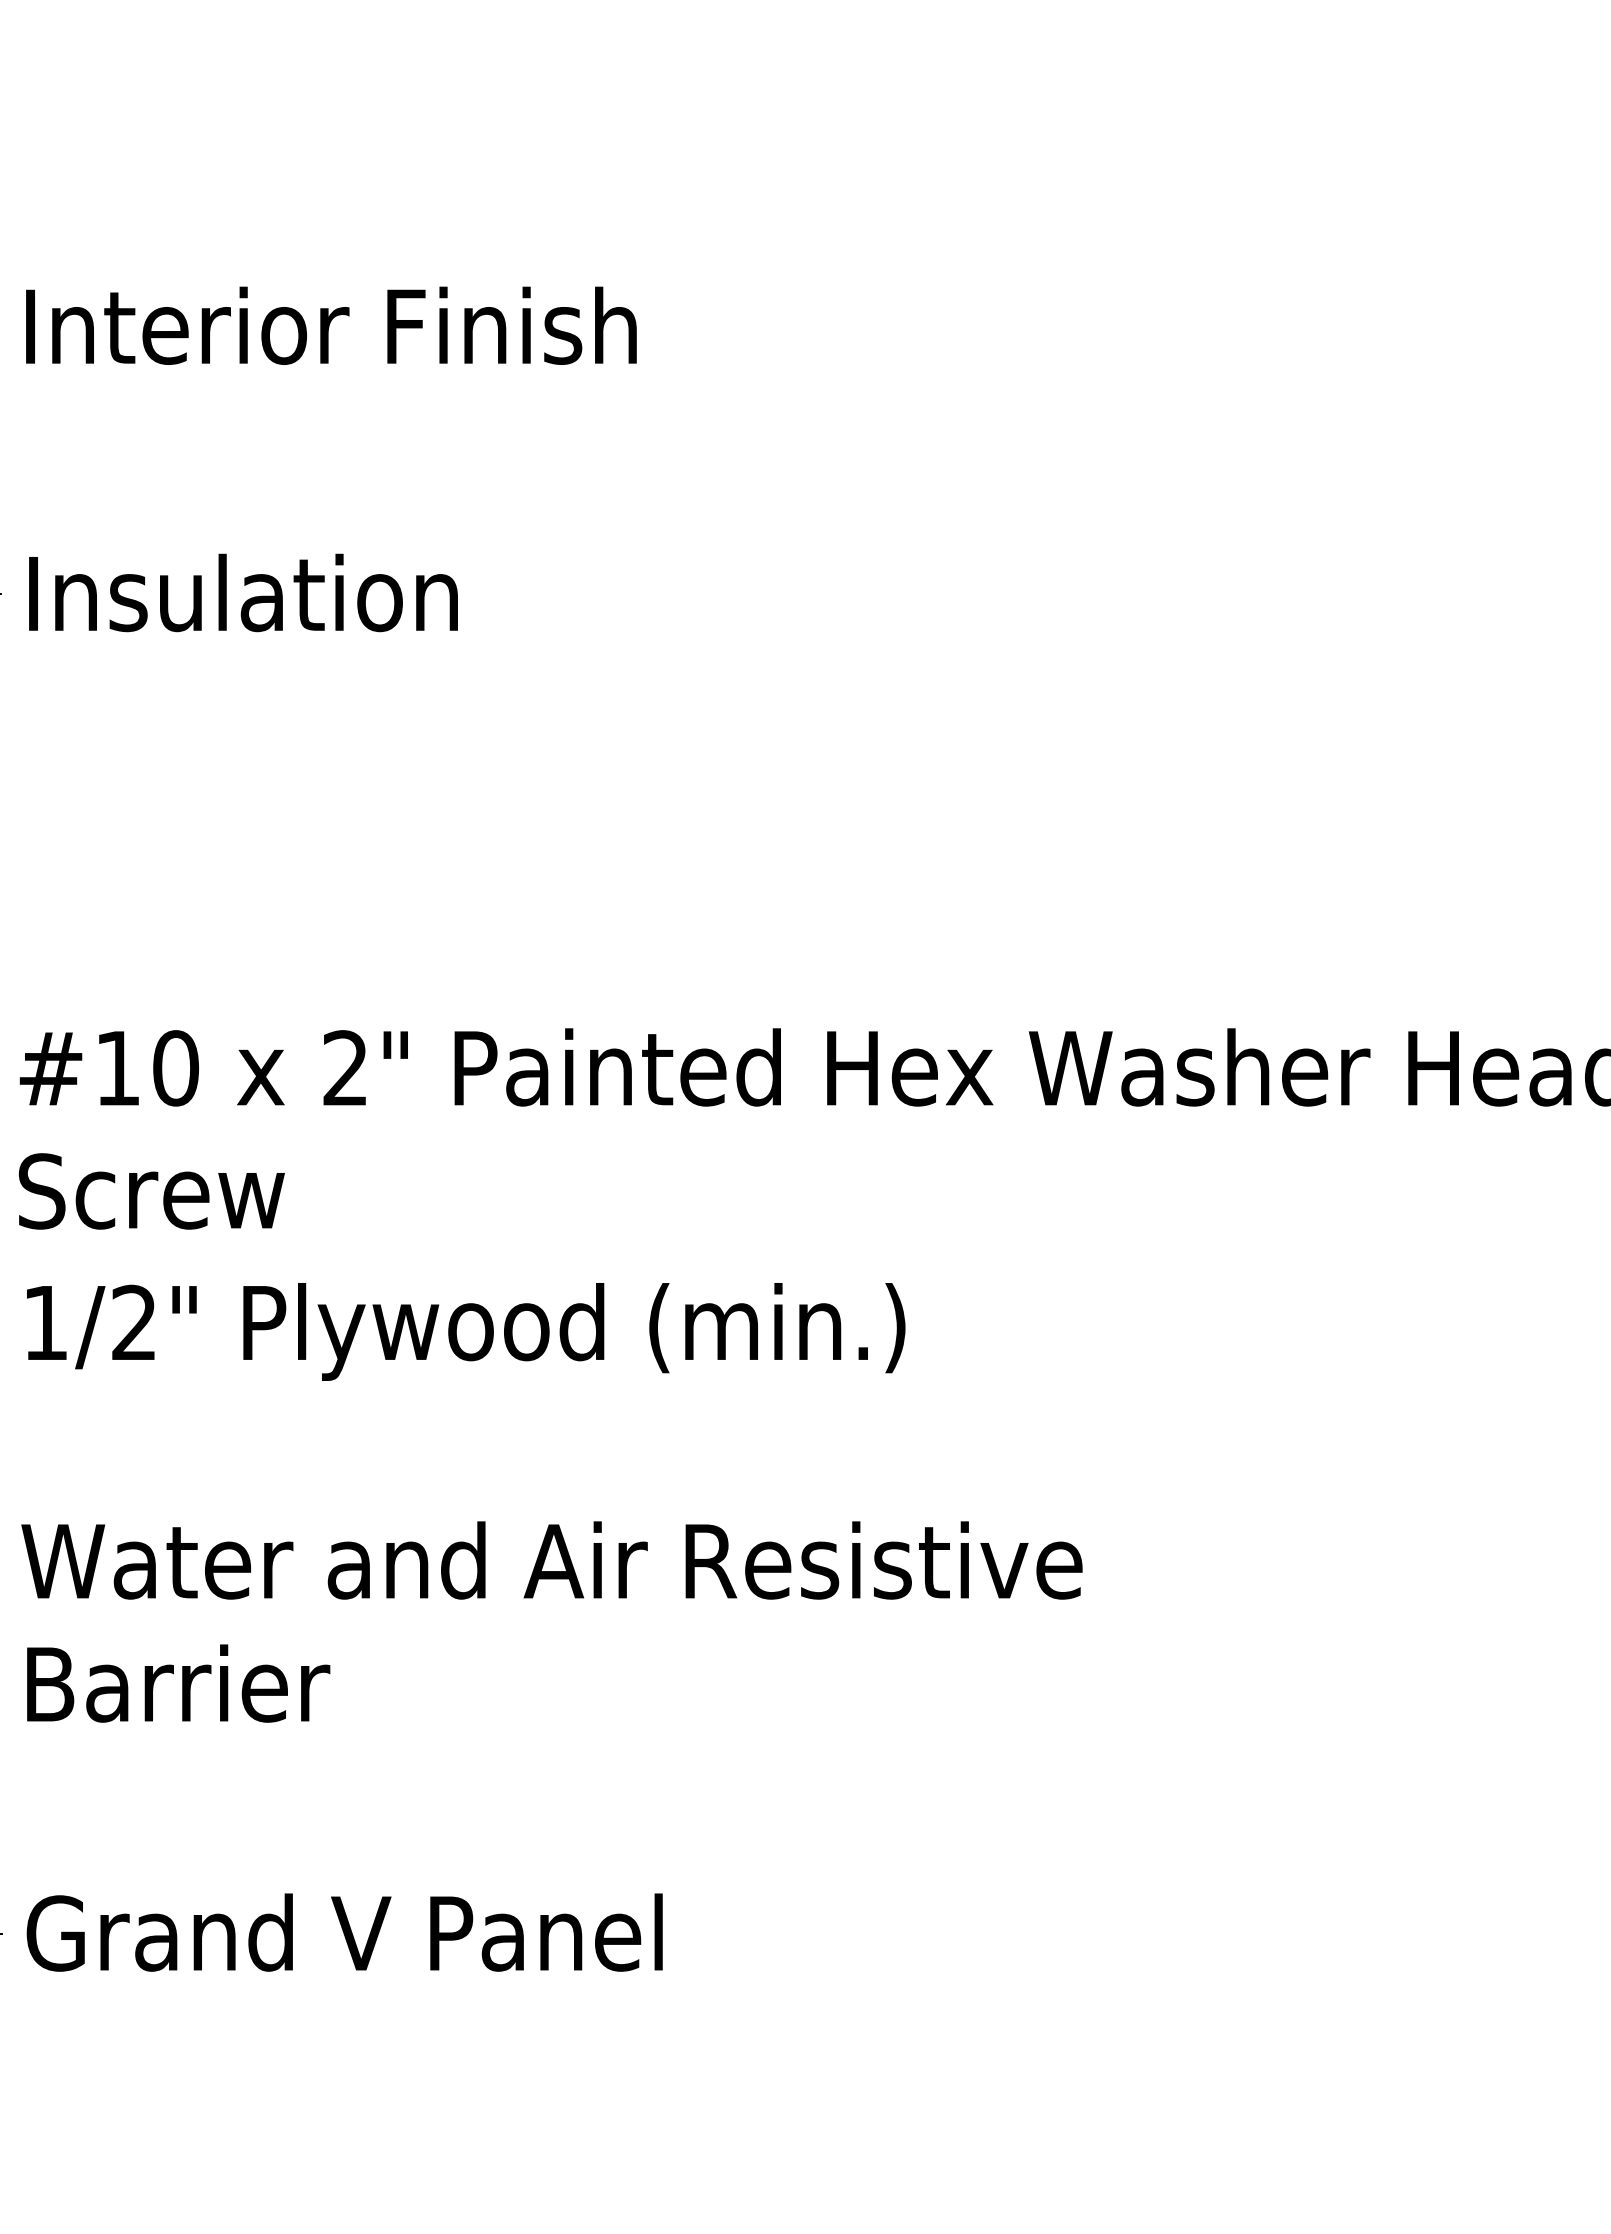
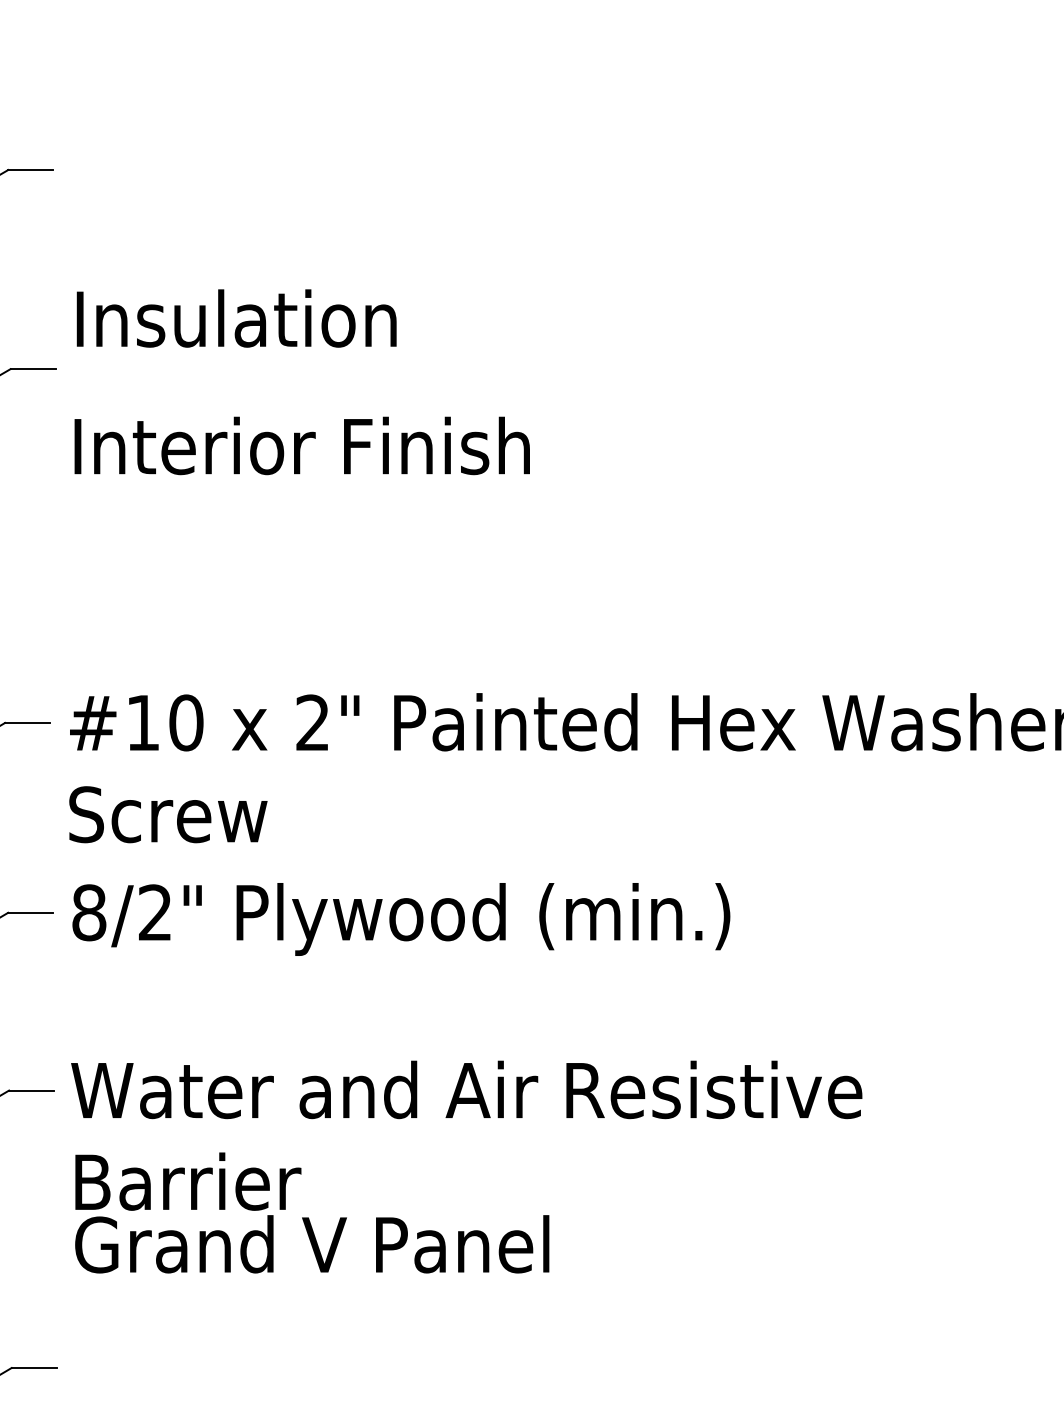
text: (331, 325) -> (302, 445), moved
text: (243, 592) -> (236, 318), moved
text: (45, 1322) -> (89, 912), 1/2" -> 8/2"
text: (344, 1932) -> (312, 1244), moved

